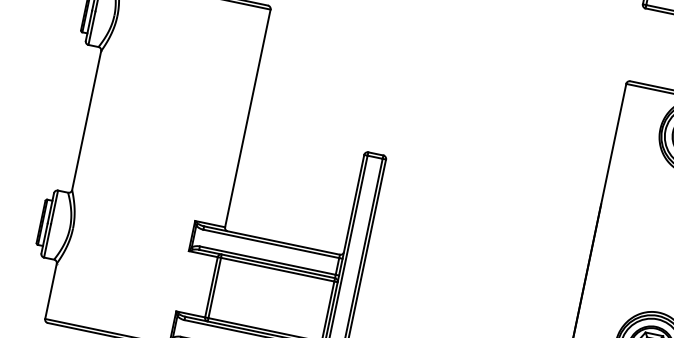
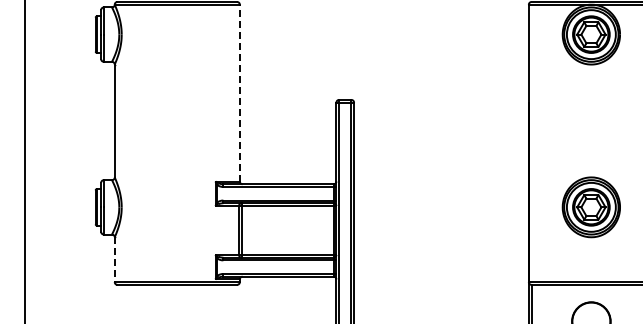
line: (247, 117) -> (239, 92), solid -> dashed
line: (50, 292) -> (114, 260), solid -> dashed

